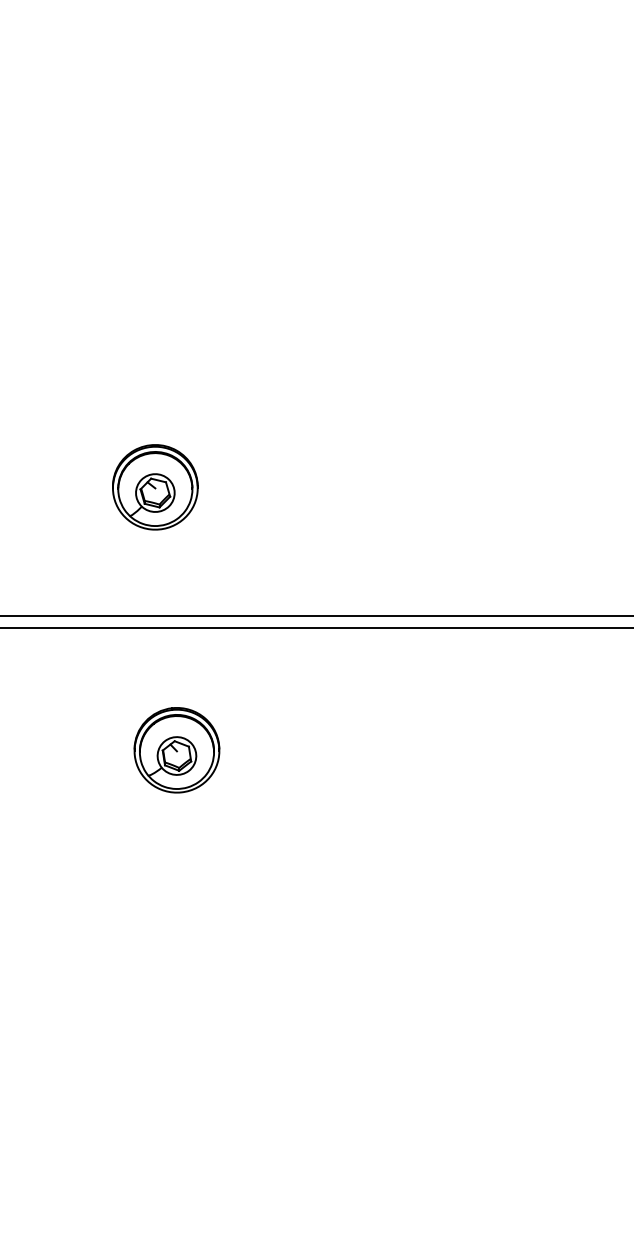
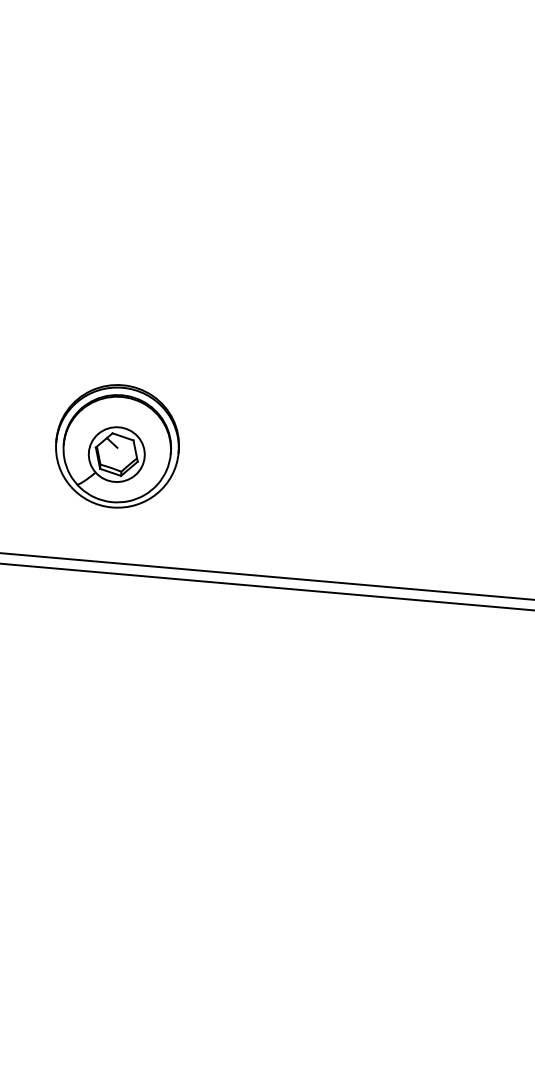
part: (155, 487) -> (117, 446), size x1.6
part: (176, 750) -> (115, 685), removed

